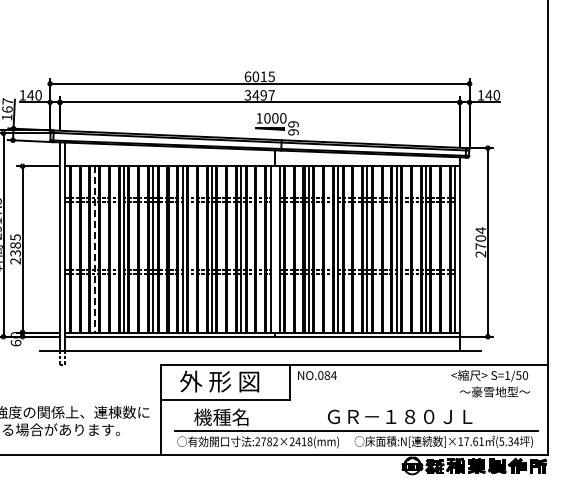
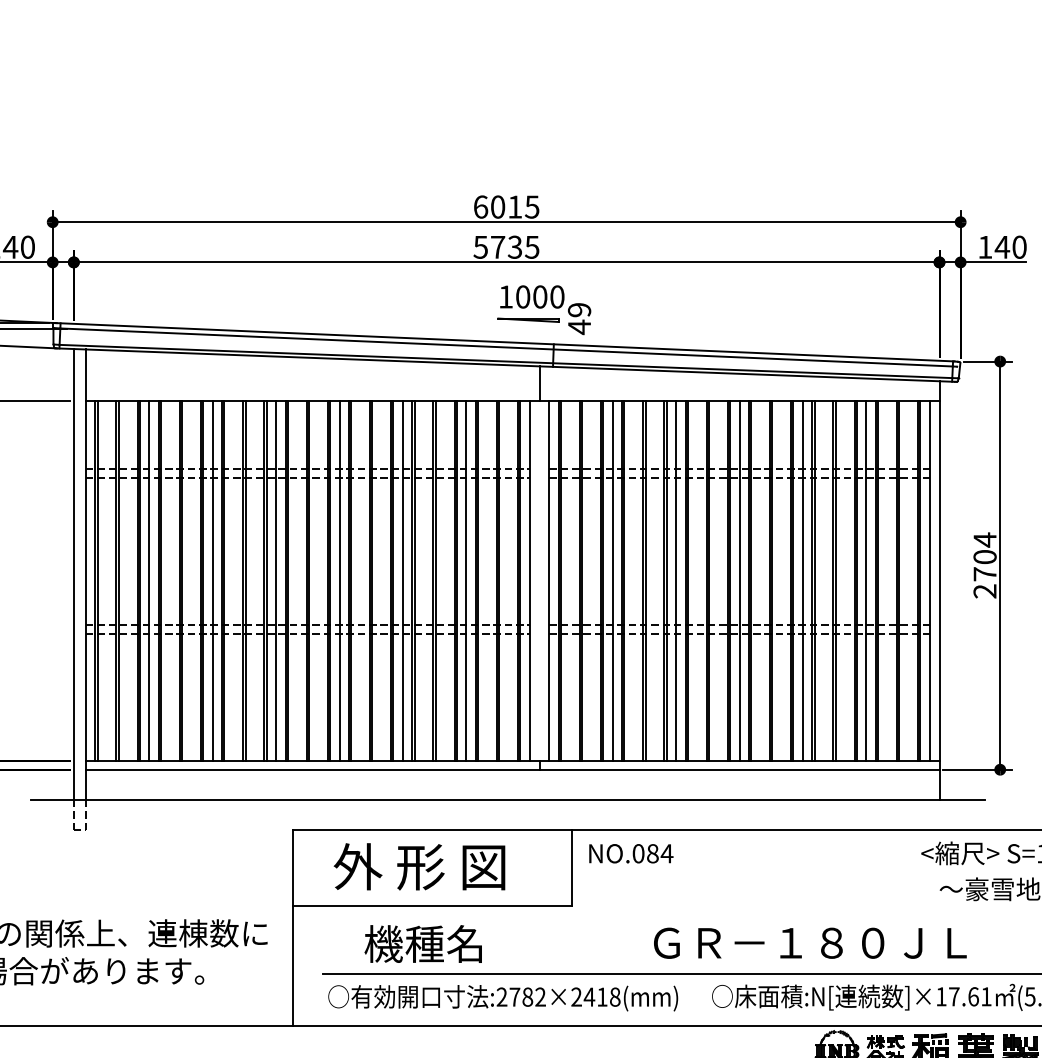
text: (259, 95) -> (505, 247), 3497 -> 5735
text: (293, 131) -> (579, 325), 99 -> 49
line: (94, 249) -> (148, 580), dashed -> solid

